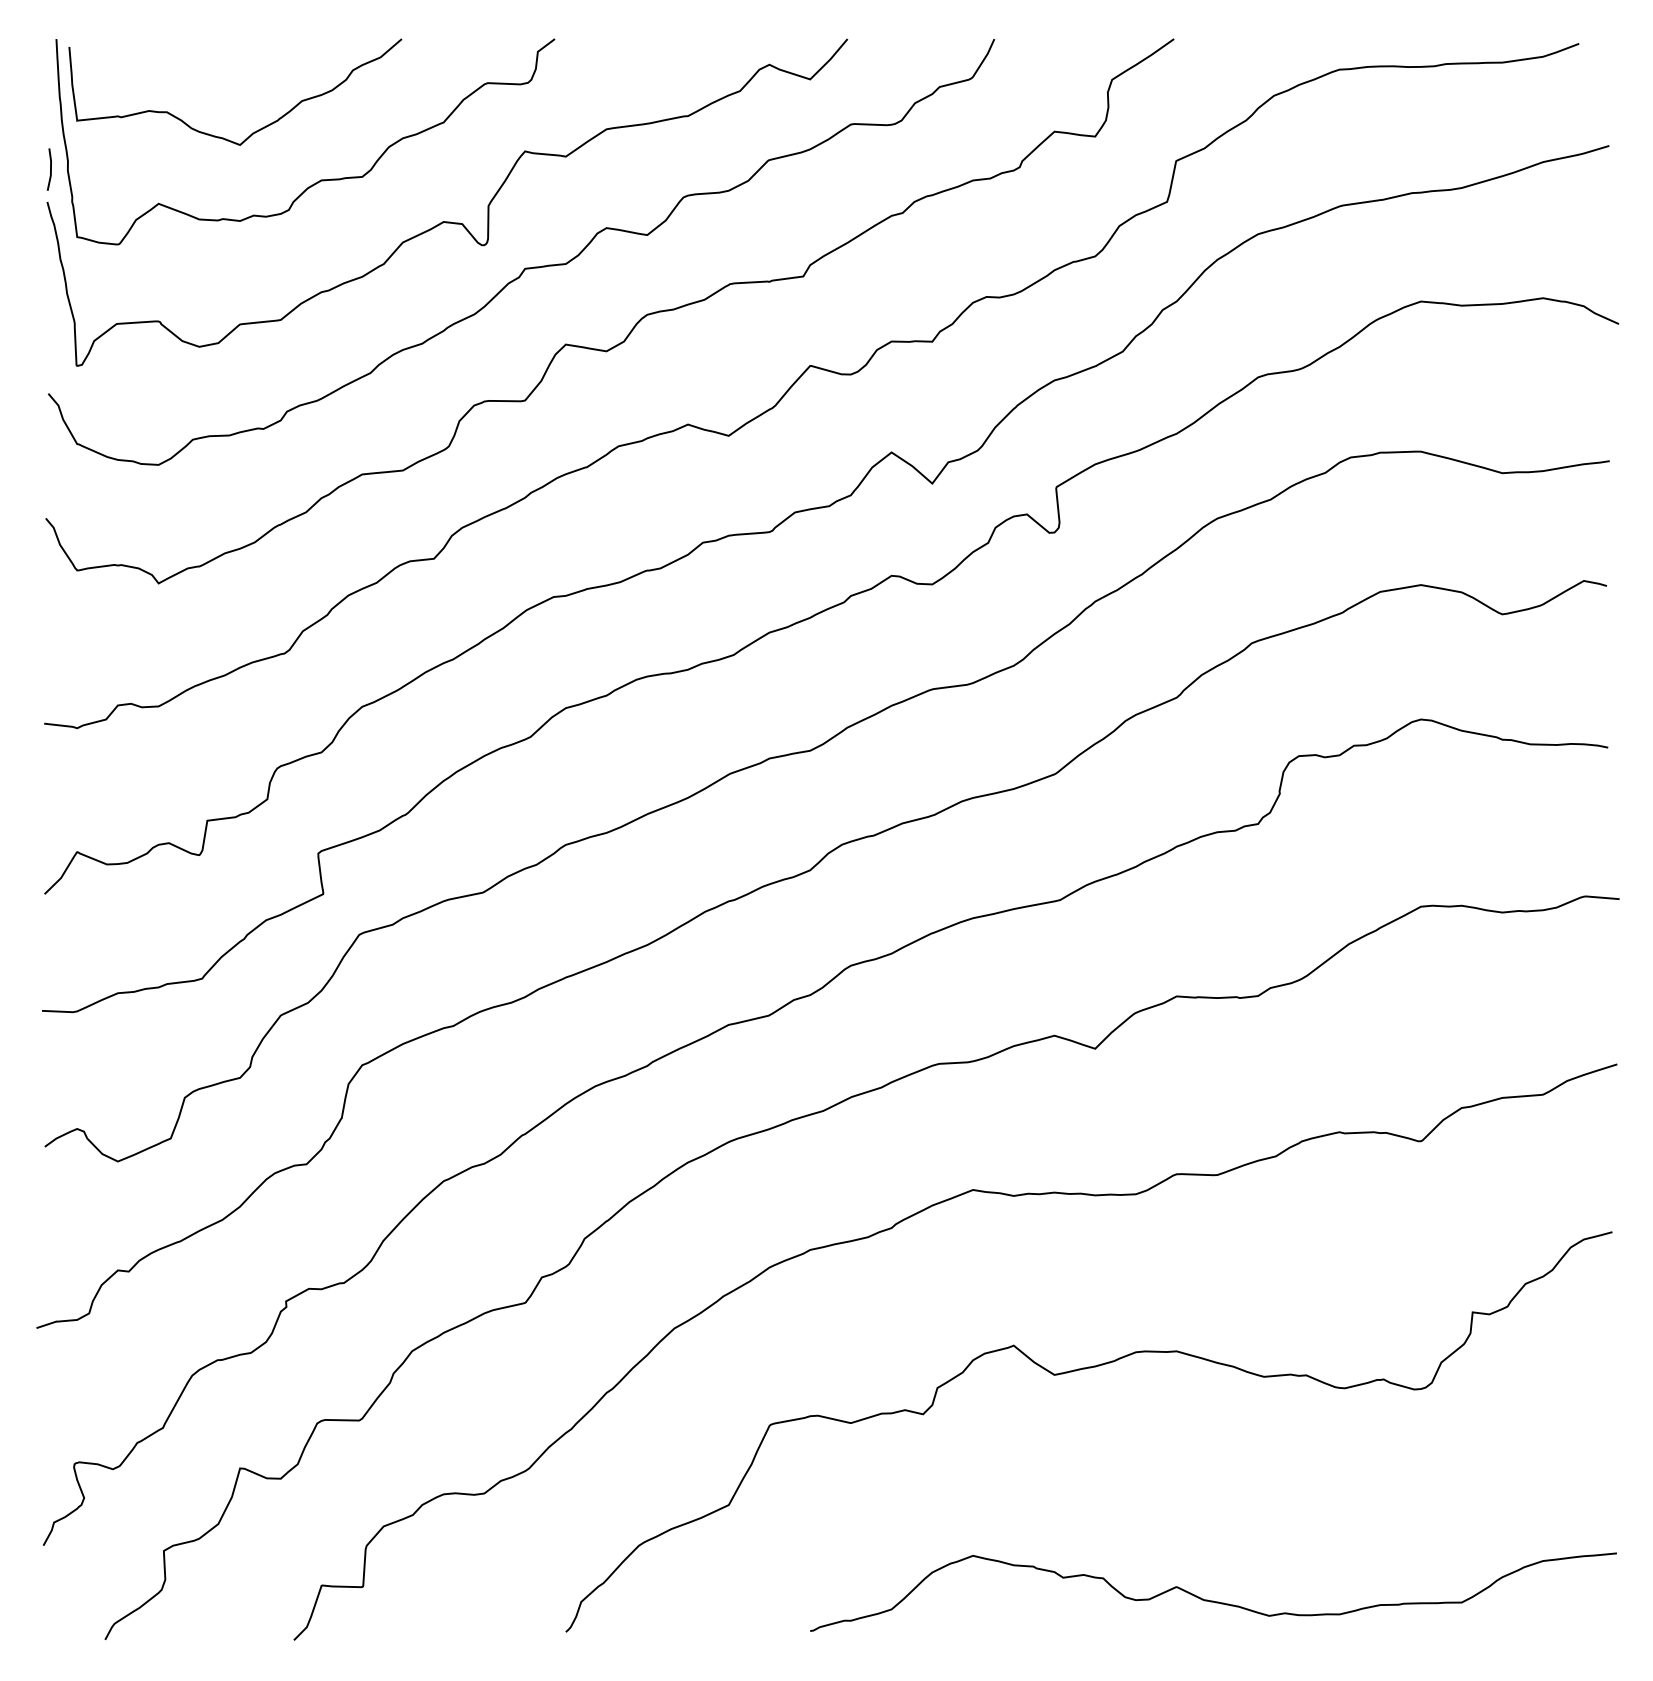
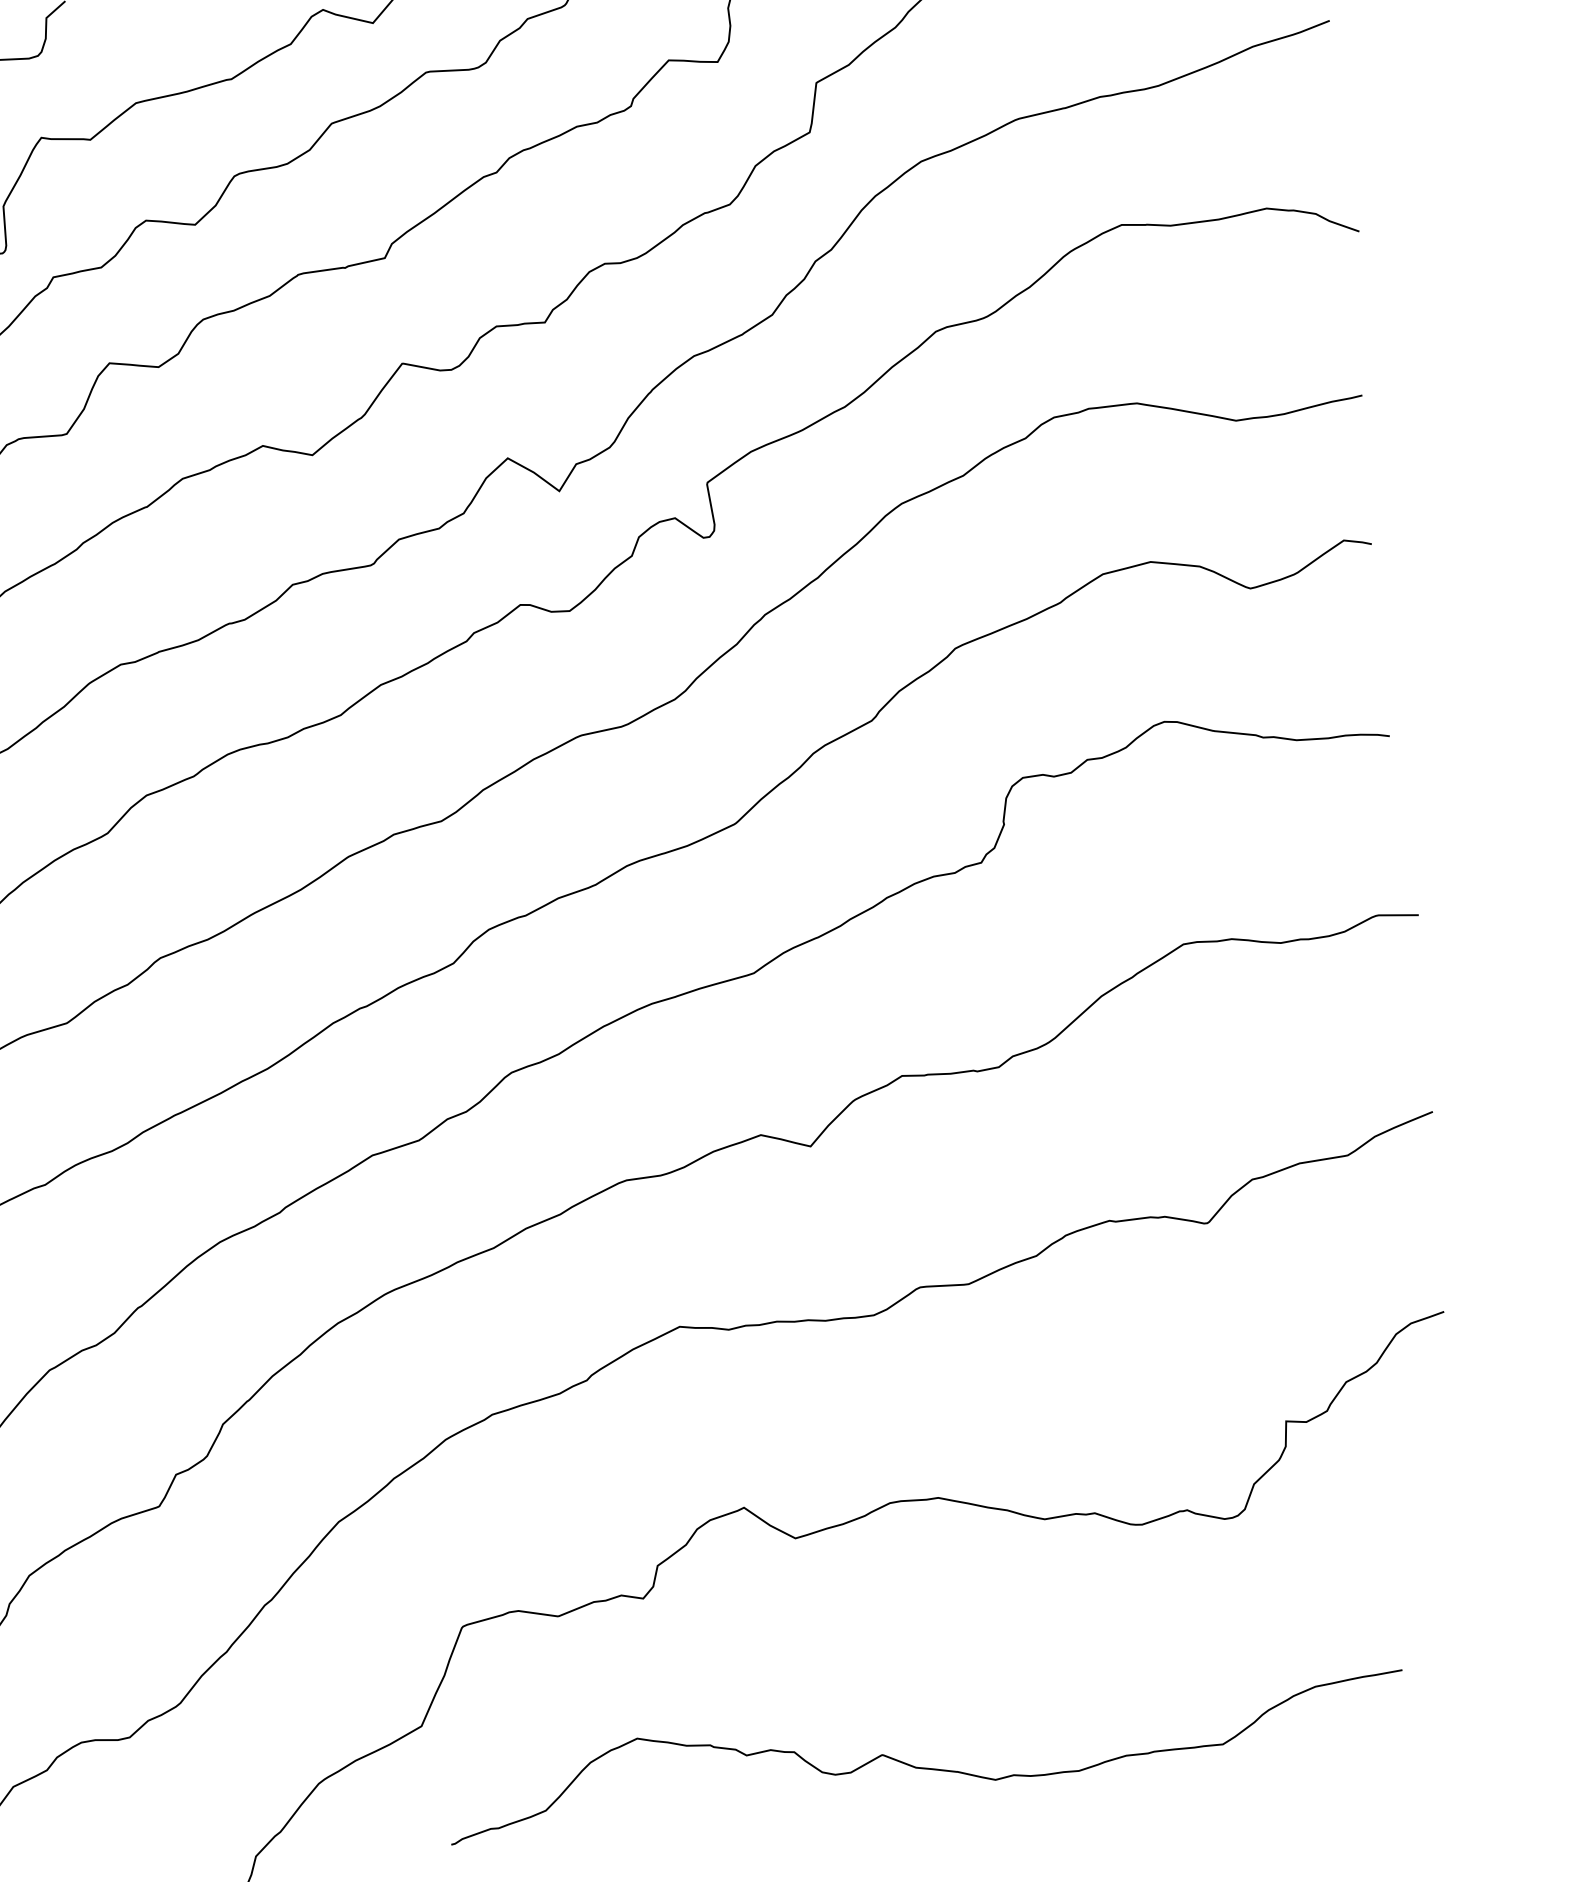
curve: (1213, 1600) -> (927, 1767), moved

